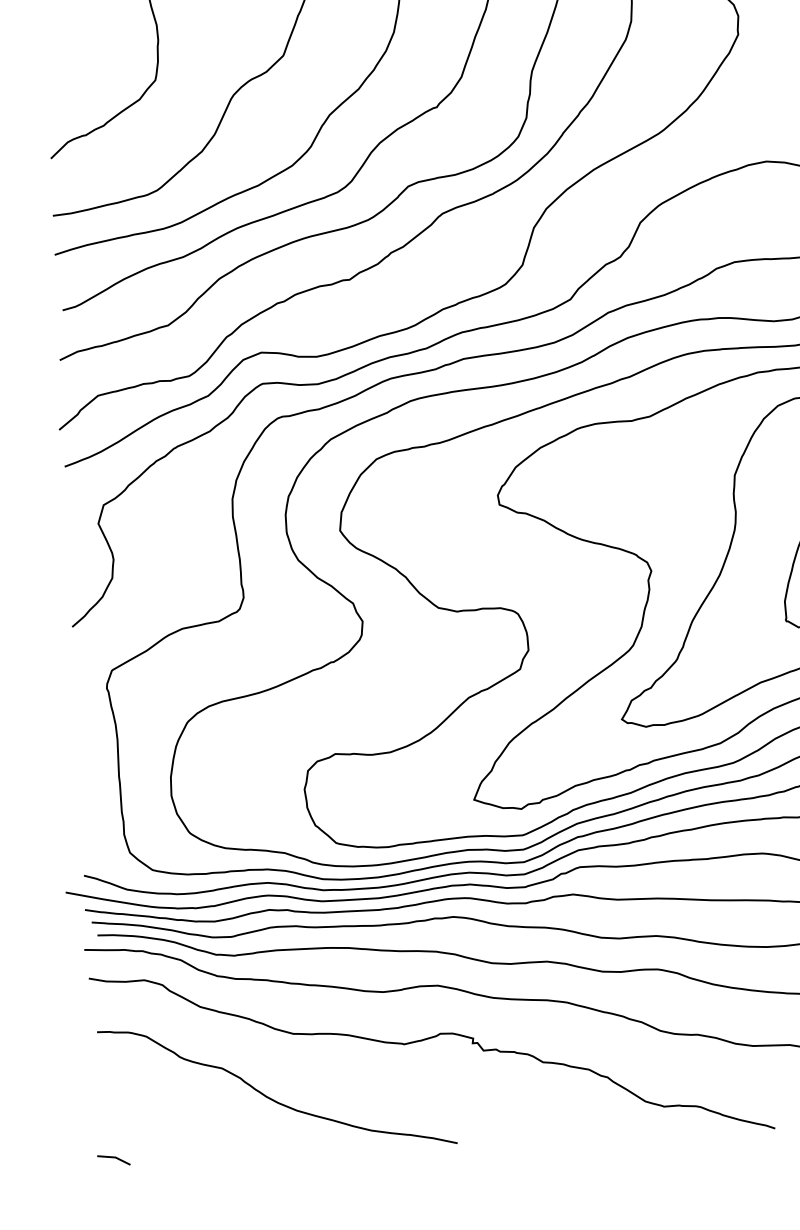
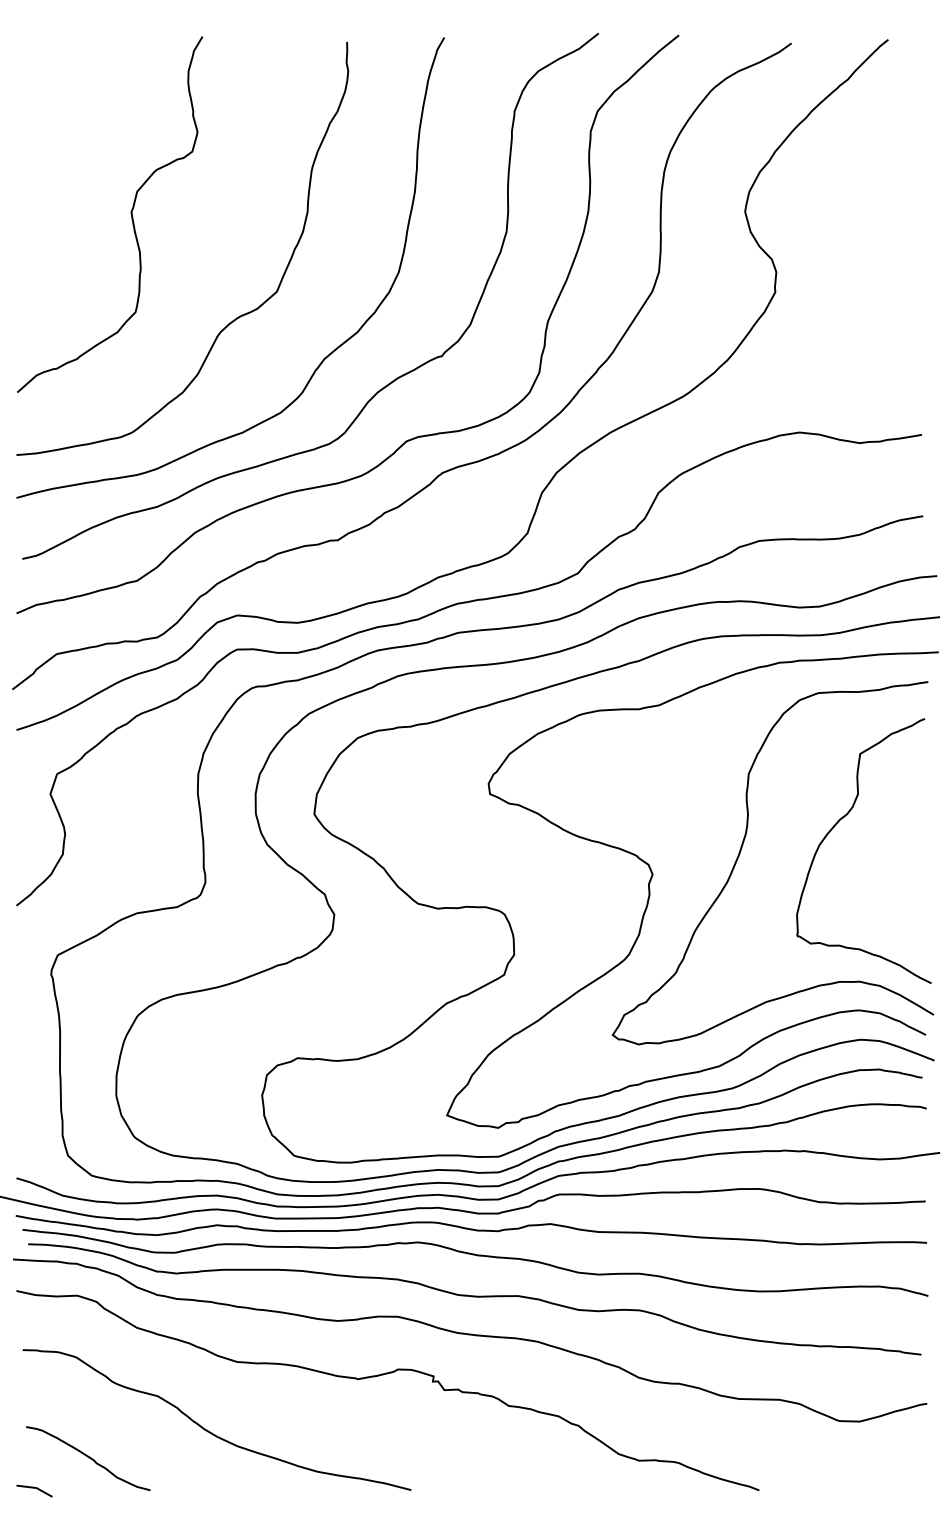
curve: (161, 1127) -> (88, 1457), added

